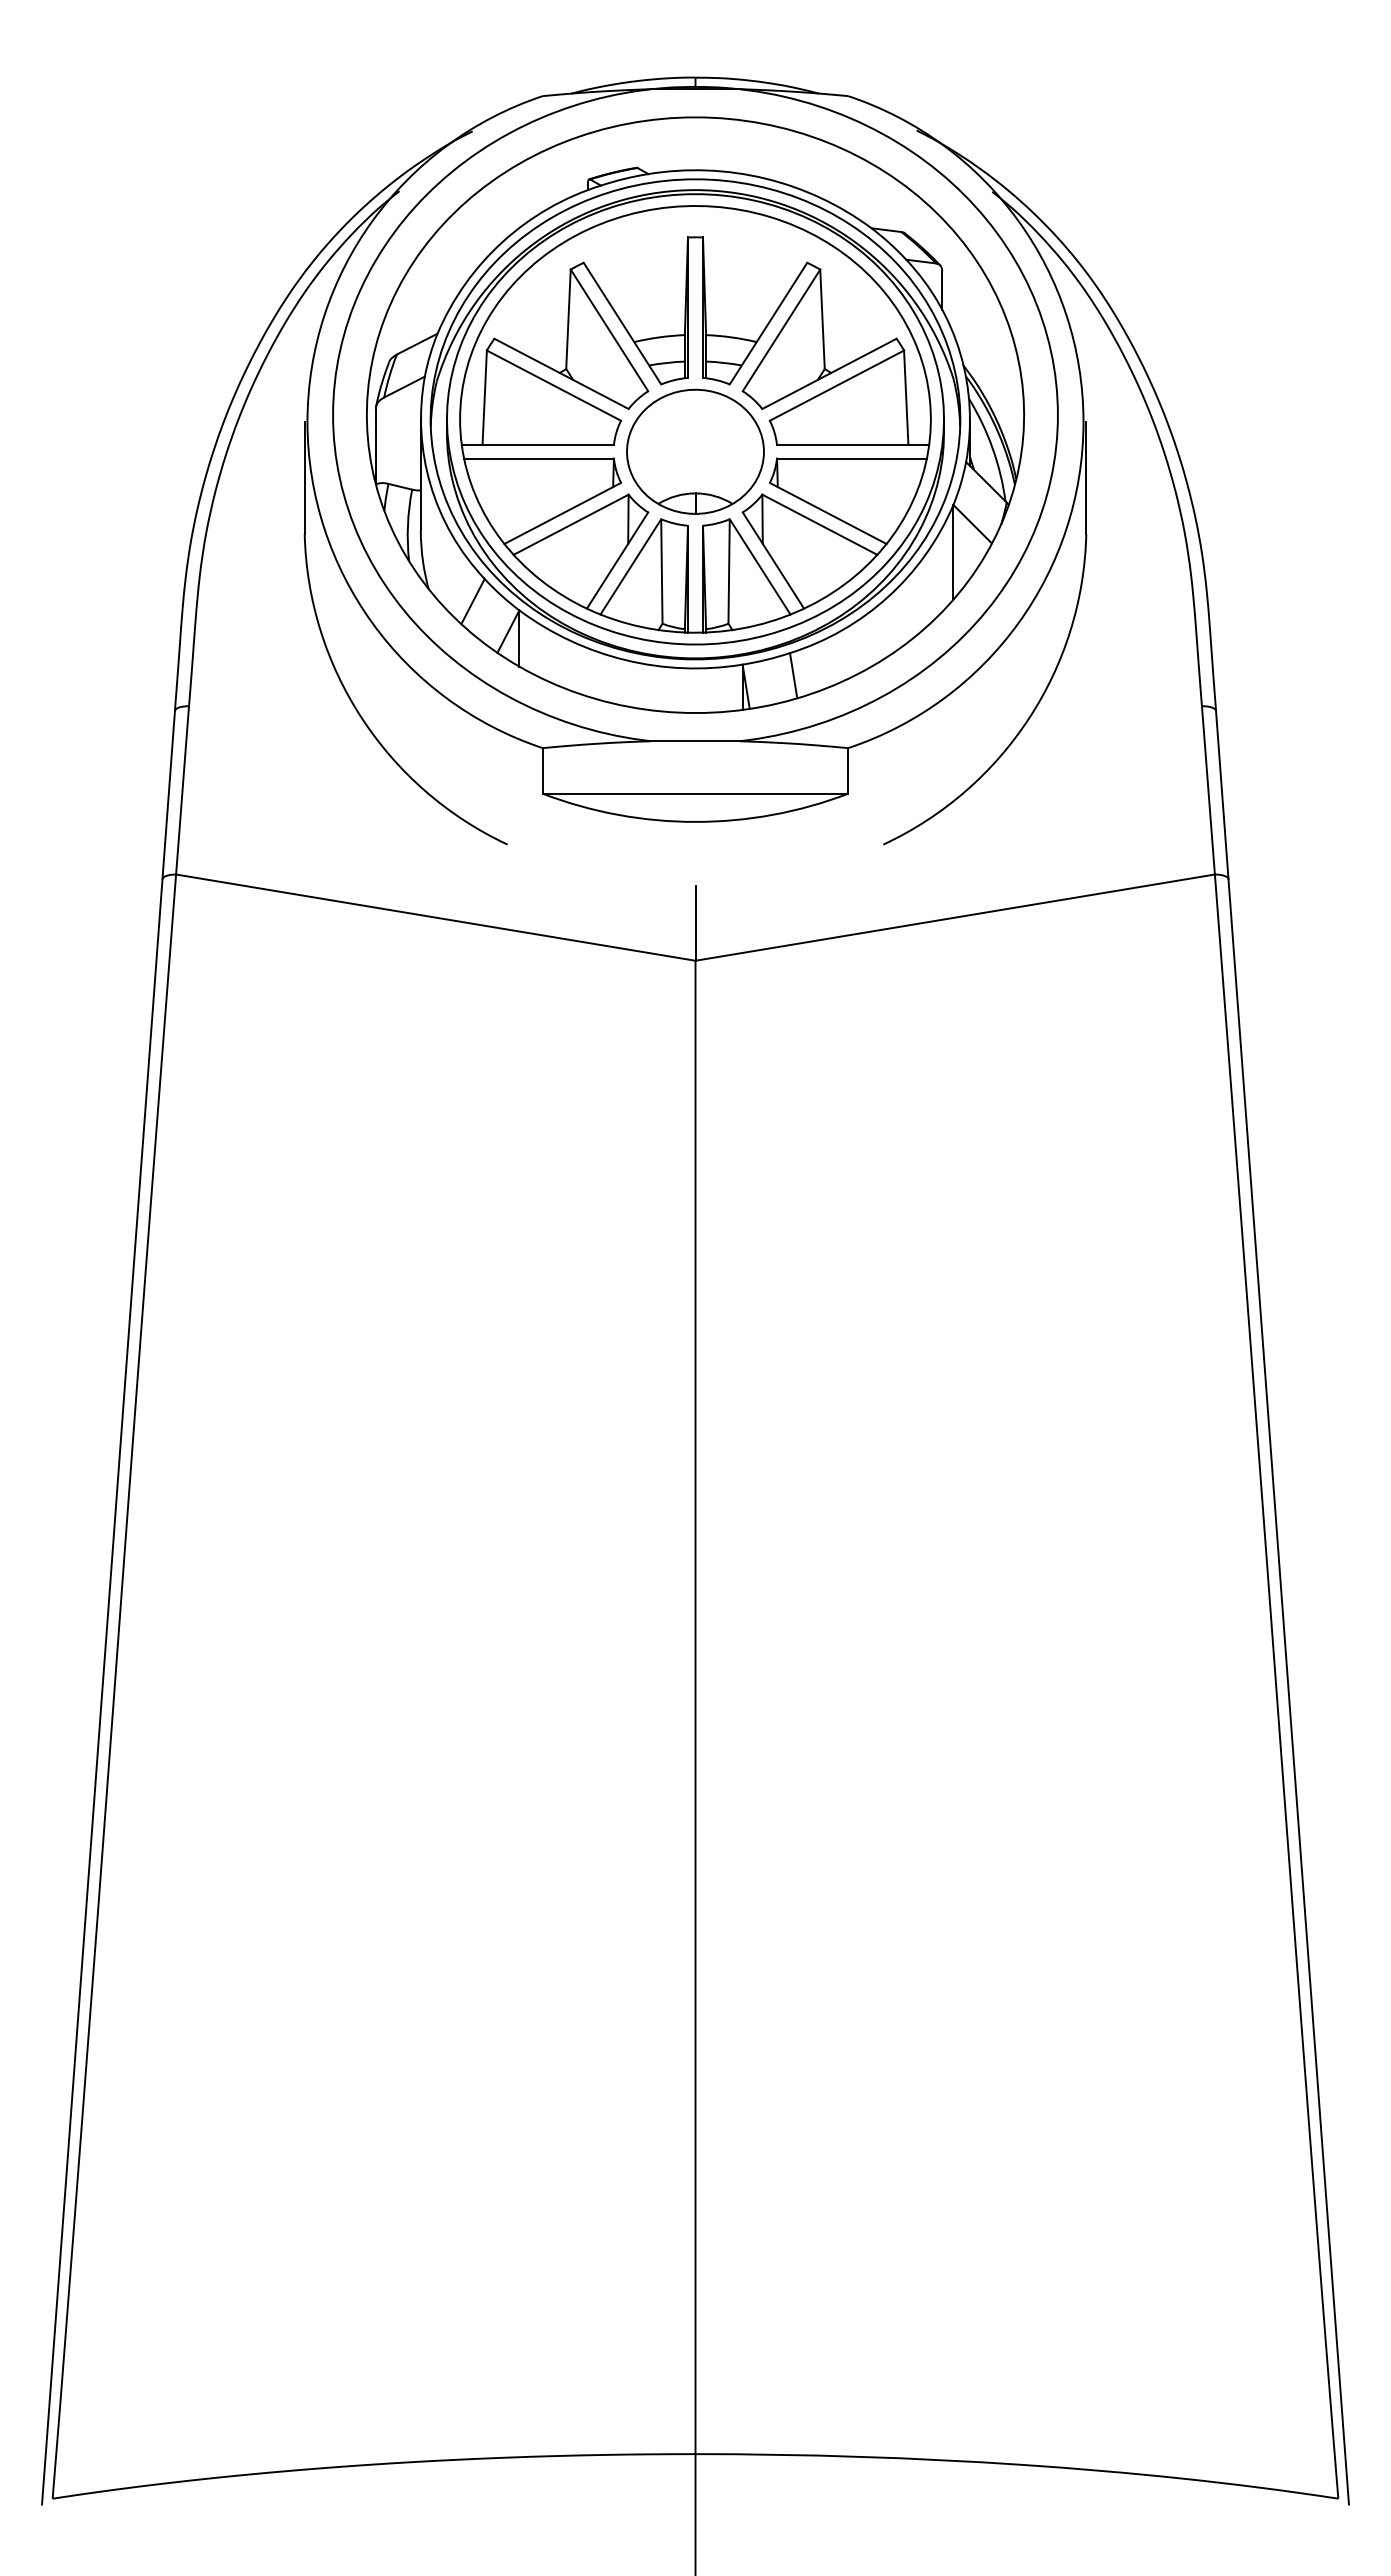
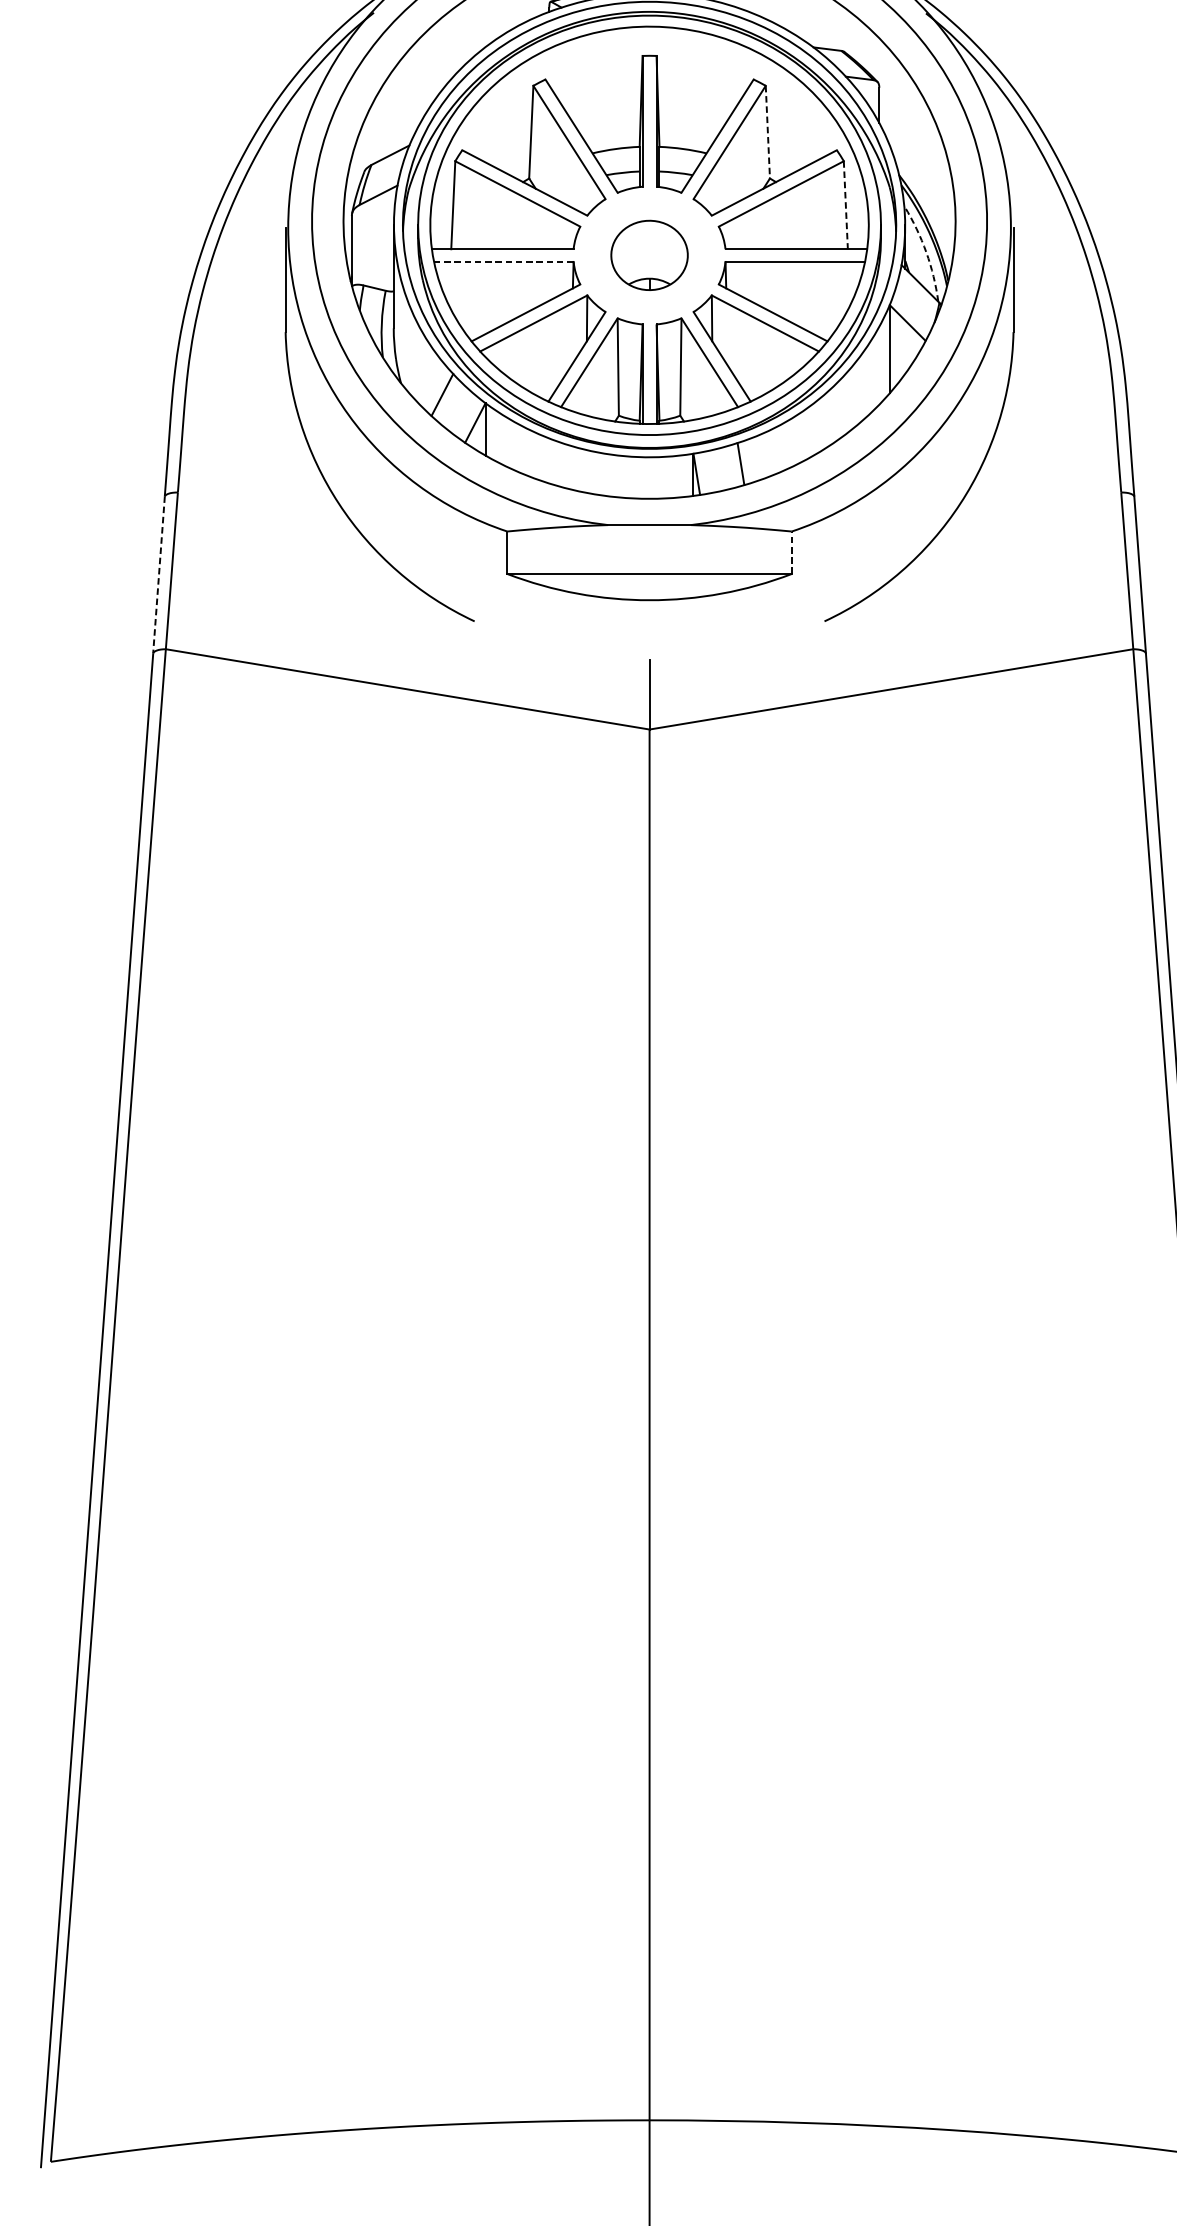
line: (822, 319) -> (767, 132), solid -> dashed
line: (906, 398) -> (846, 205), solid -> dashed
arc: (992, 448) -> (926, 252), solid -> dashed
part: (695, 451) -> (649, 255), size x0.6
line: (539, 458) -> (504, 261), solid -> dashed
line: (848, 770) -> (792, 552), solid -> dashed
line: (168, 795) -> (158, 575), solid -> dashed

